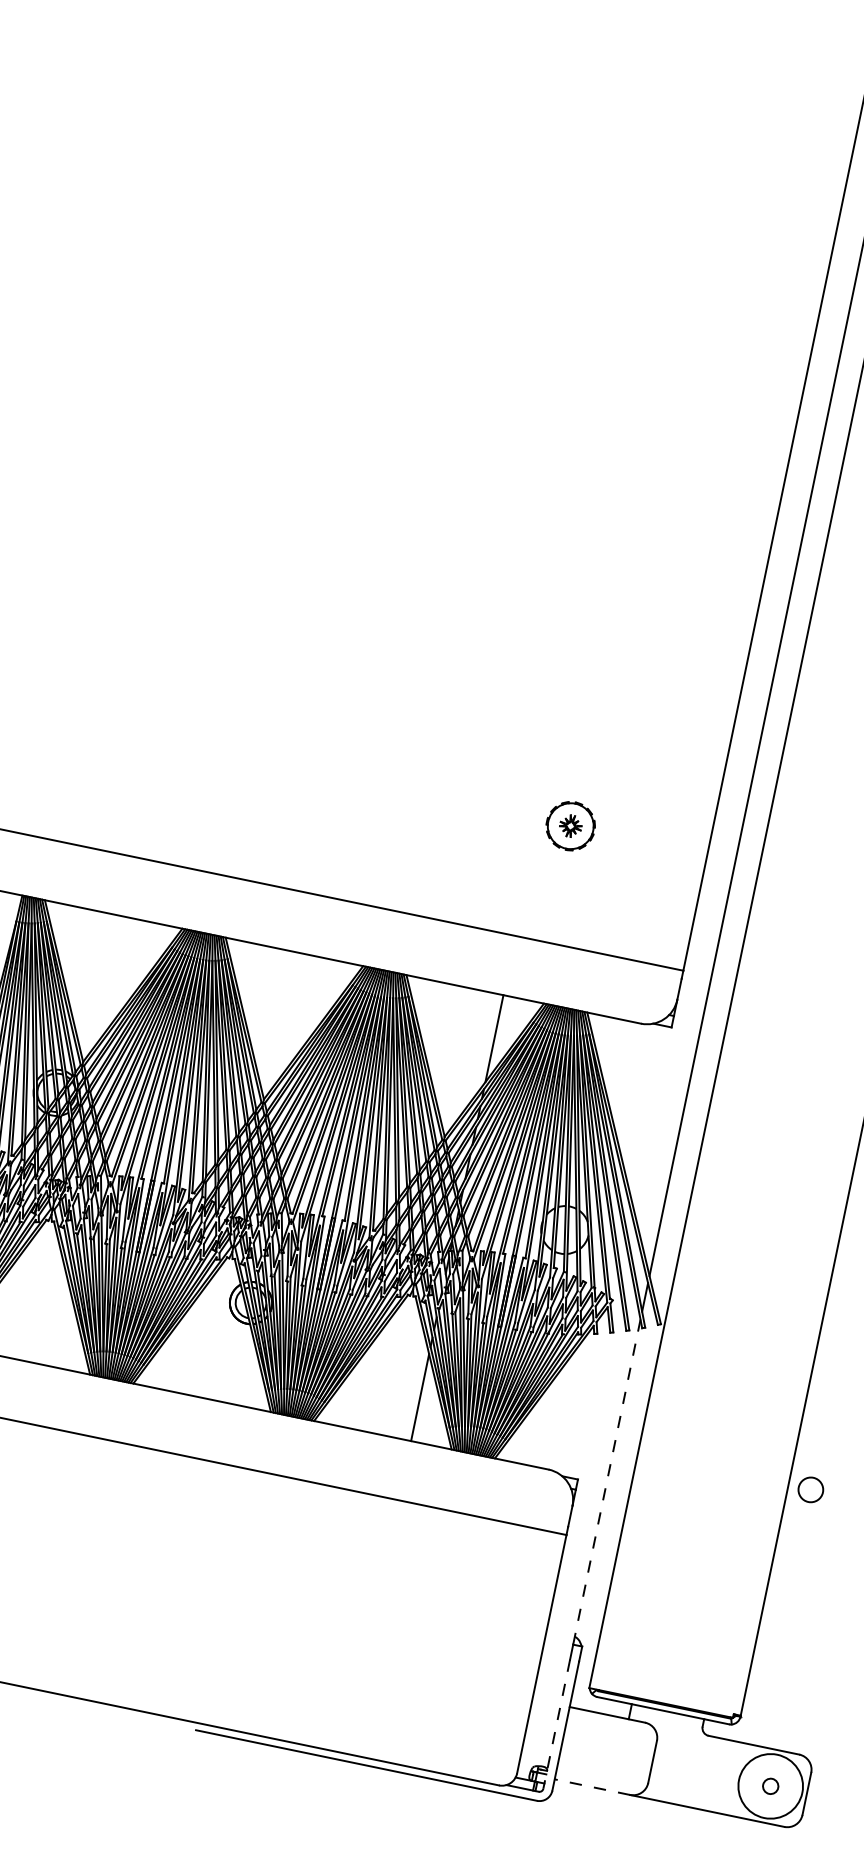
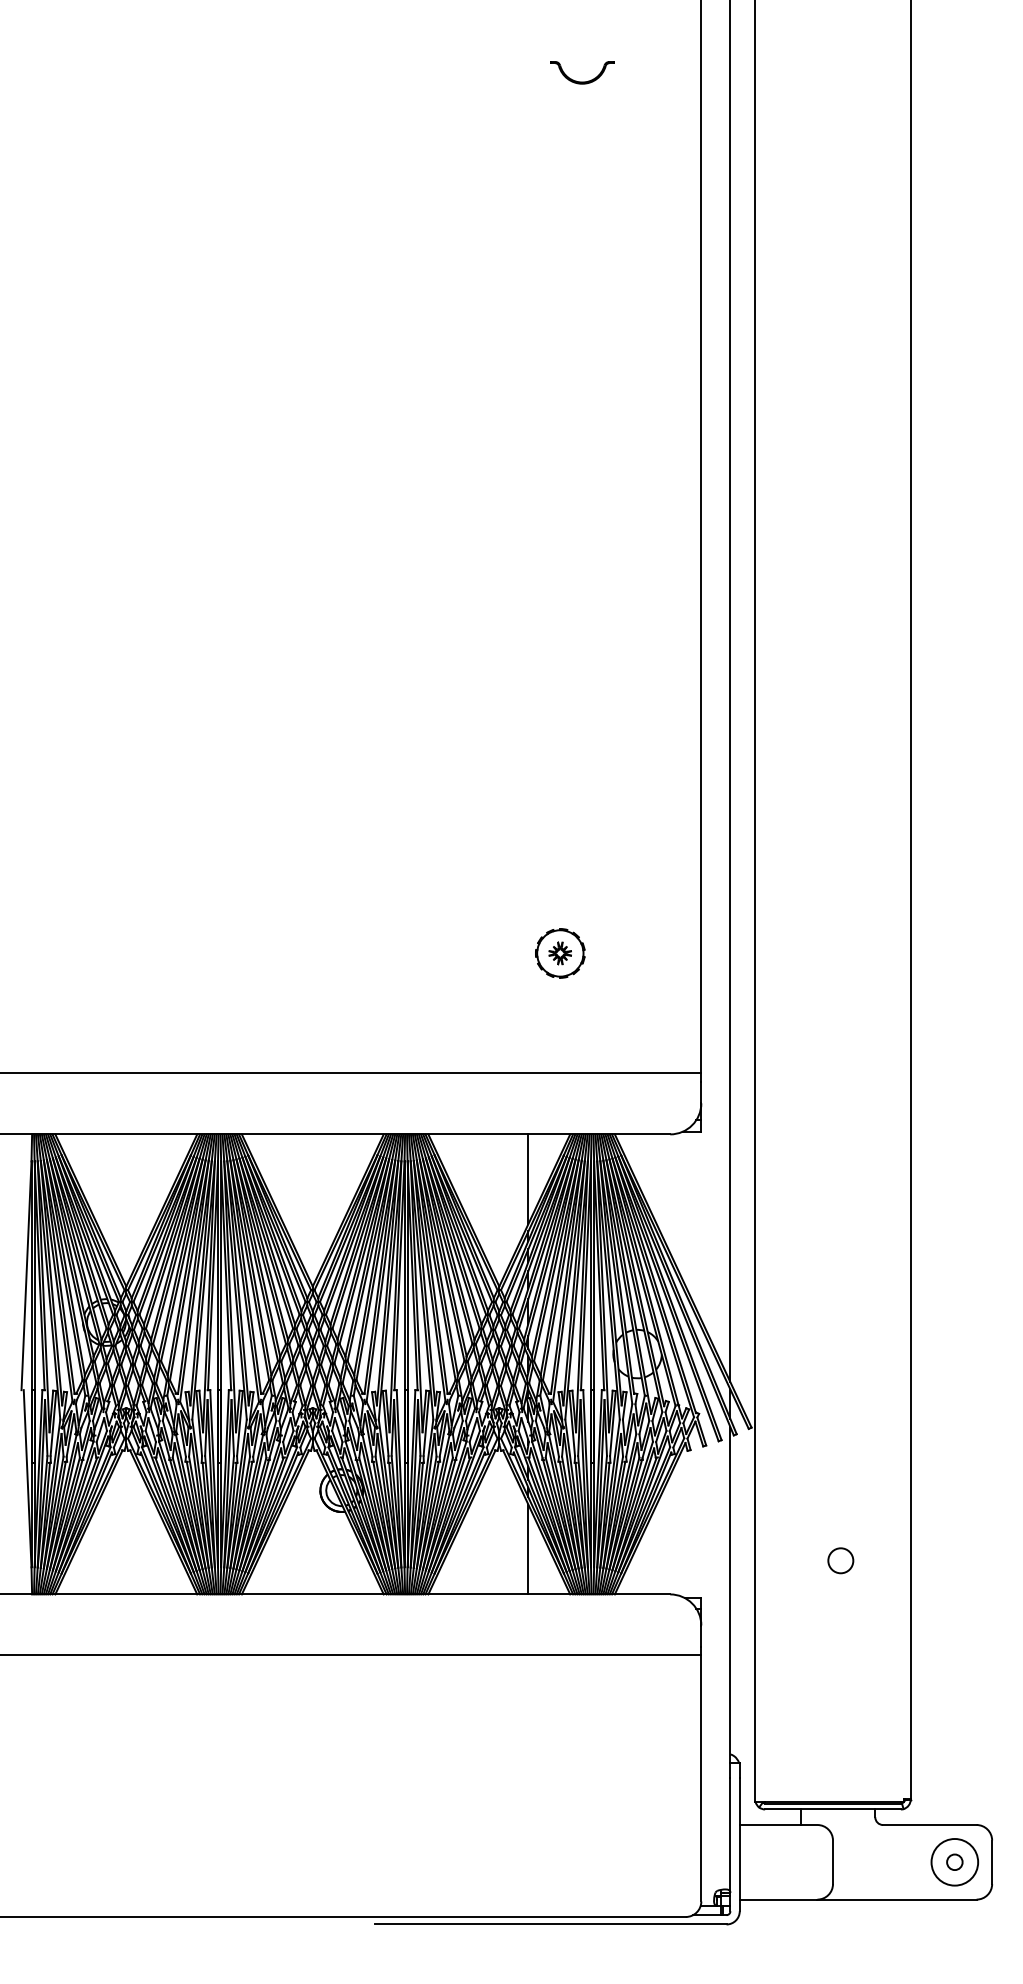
line: (607, 1481) -> (730, 1594), dashed -> solid
circle: (810, 1489) -> (840, 1560), moved
line: (556, 1724) -> (730, 1844), dashed -> solid
circle: (770, 1786) -> (954, 1862), size x0.71
line: (592, 1787) -> (778, 1899), dashed -> solid

